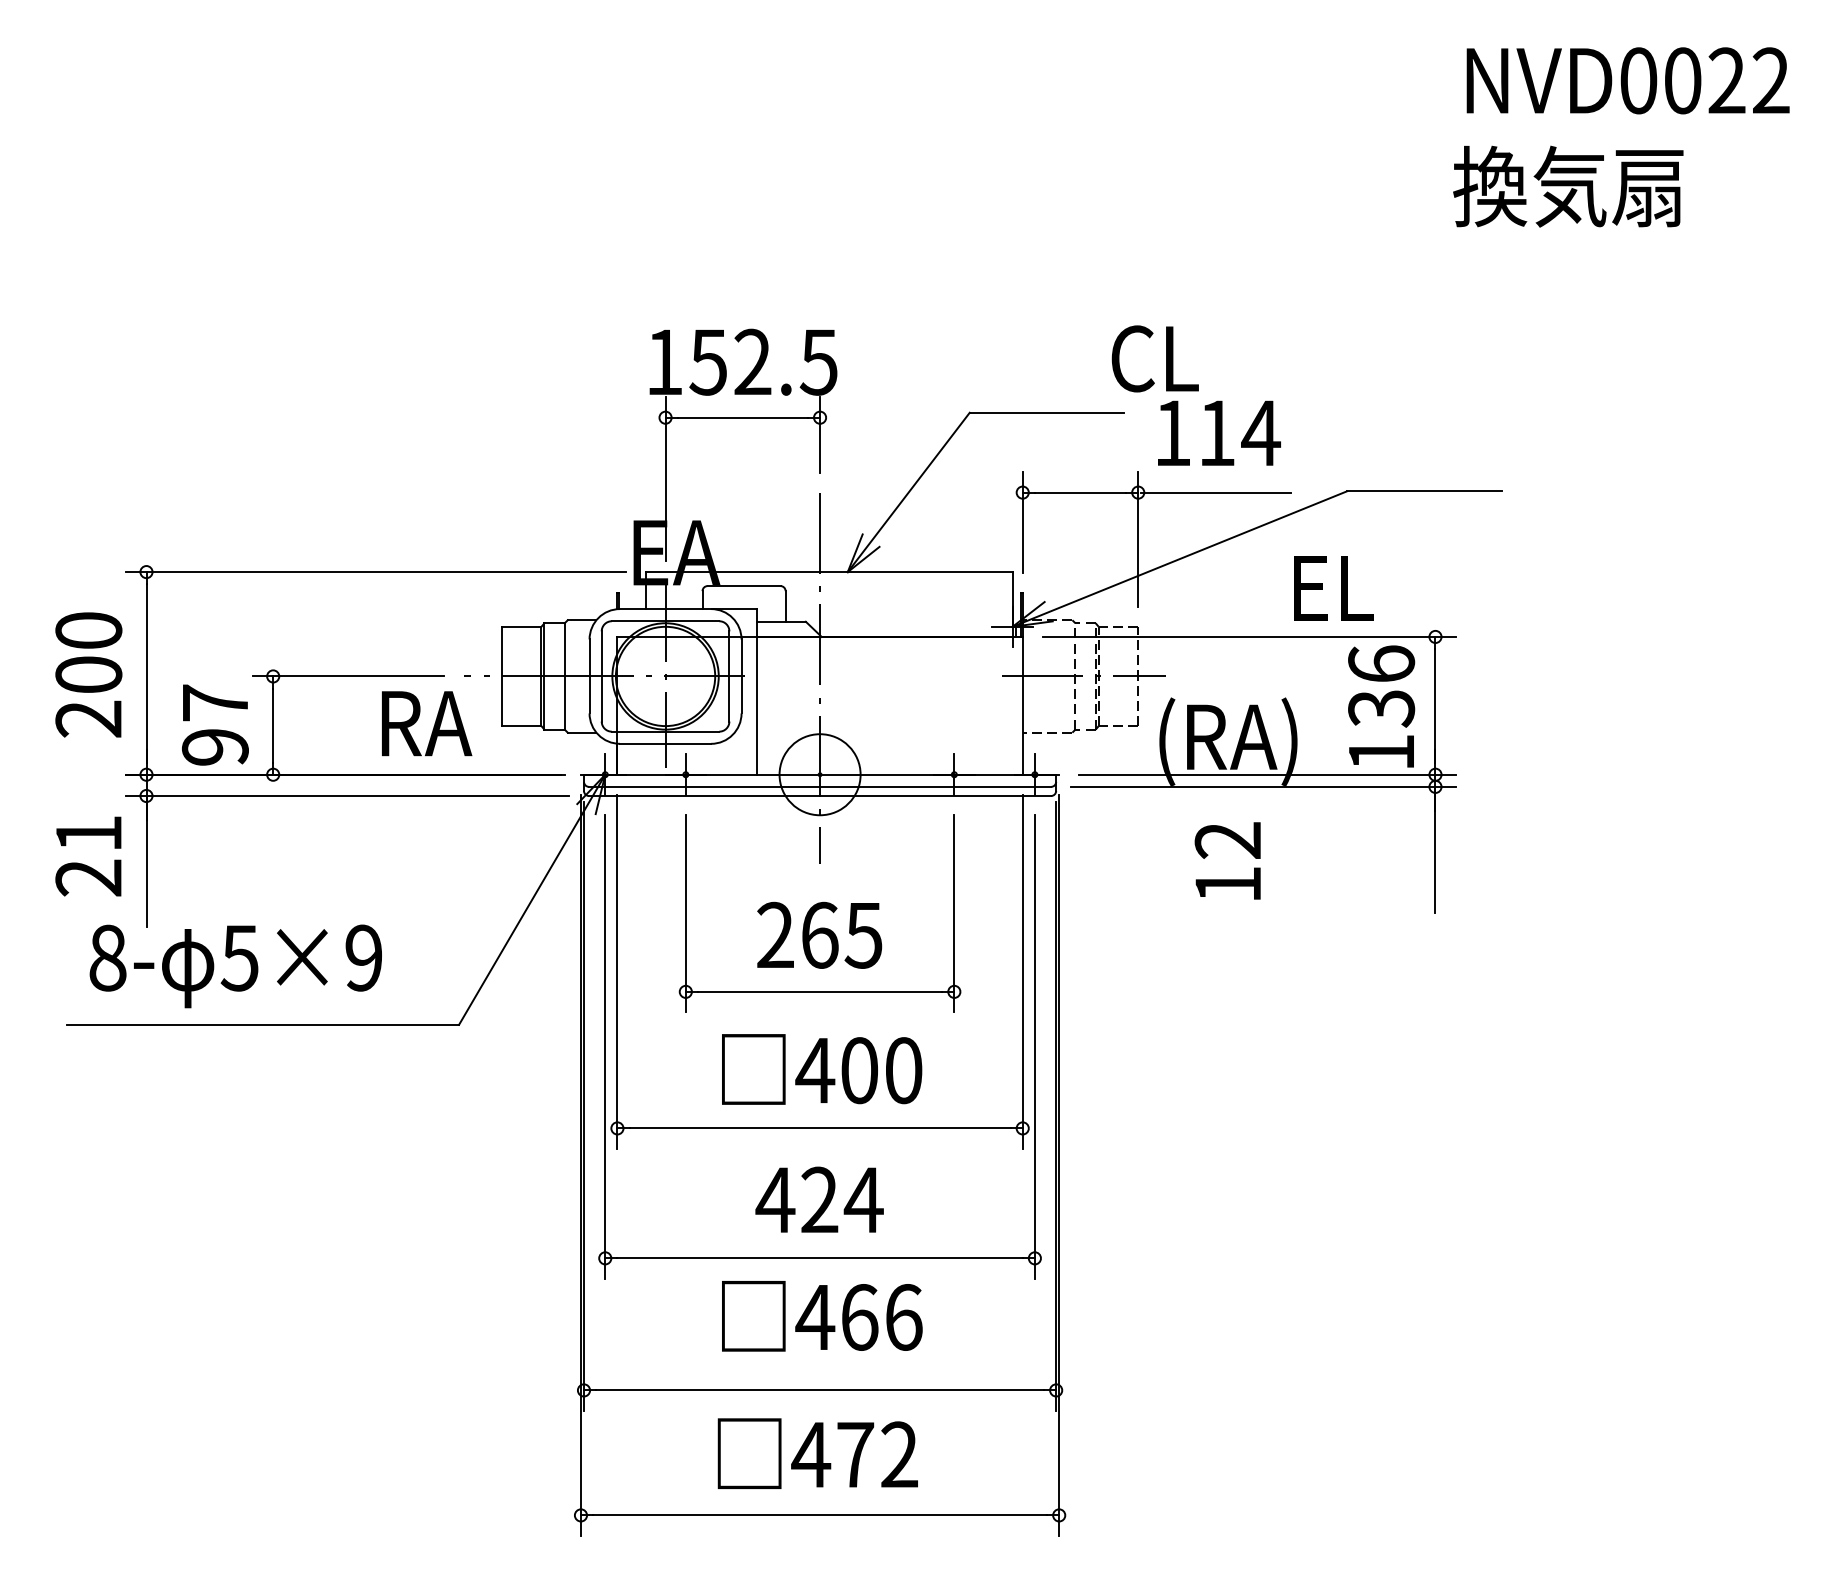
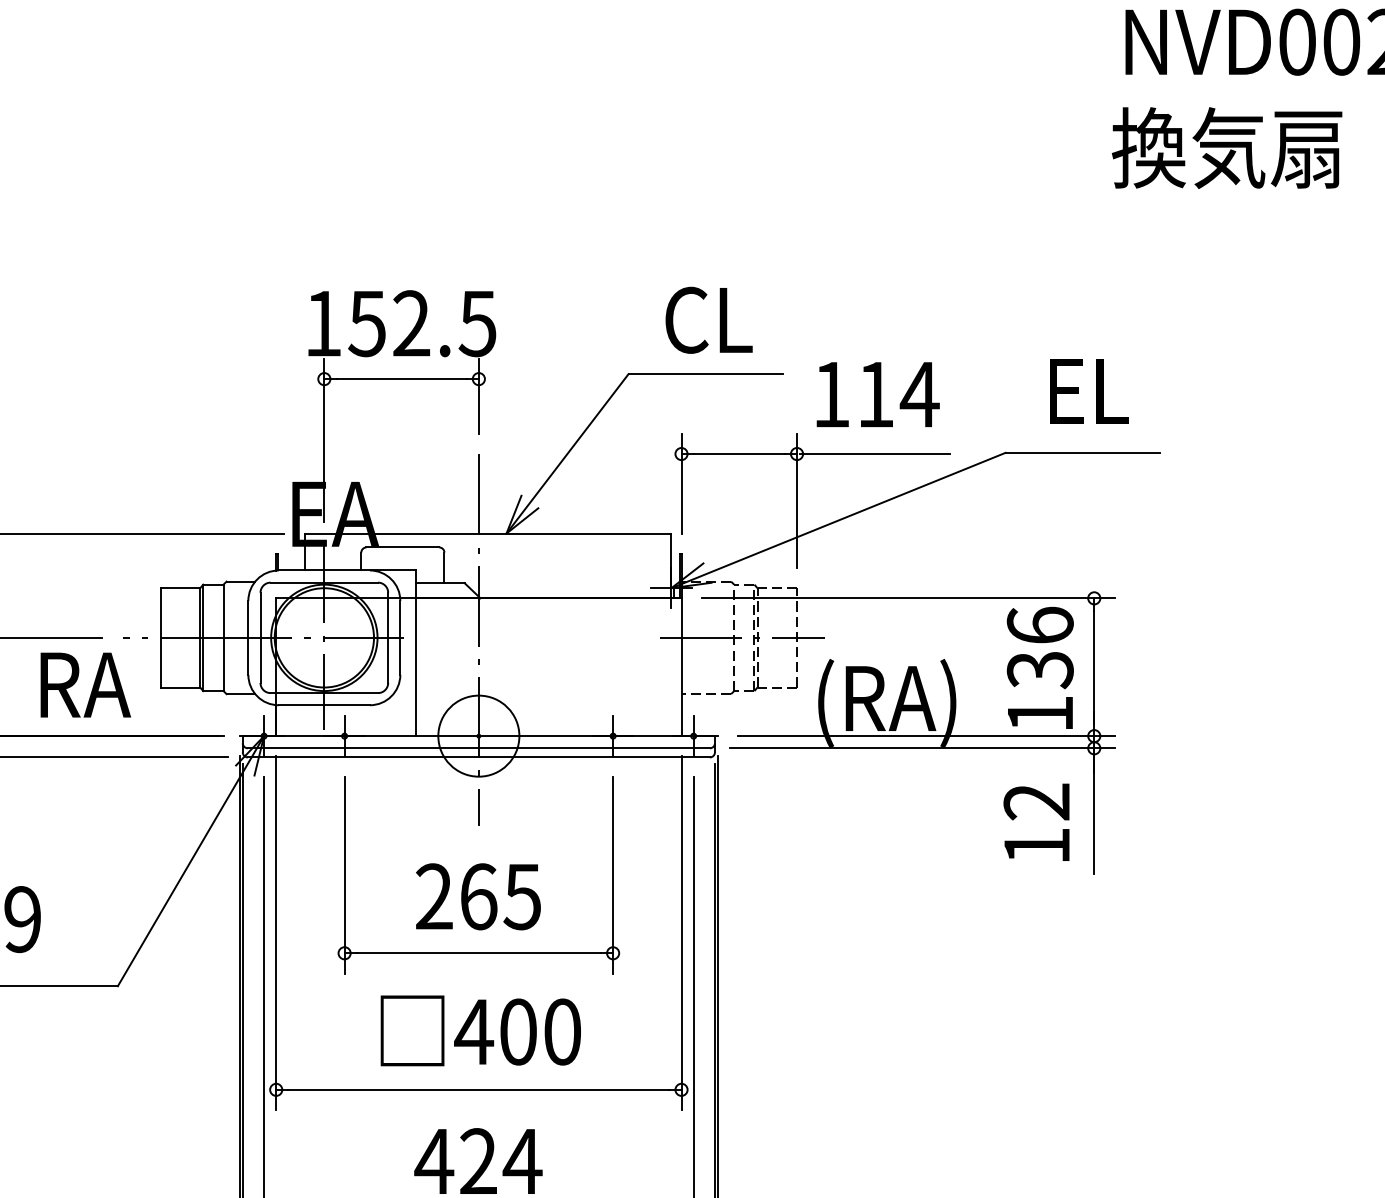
text: (1154, 358) -> (708, 319), moved
text: (1333, 588) -> (1089, 391), moved
text: (1227, 860) -> (1036, 821), moved

